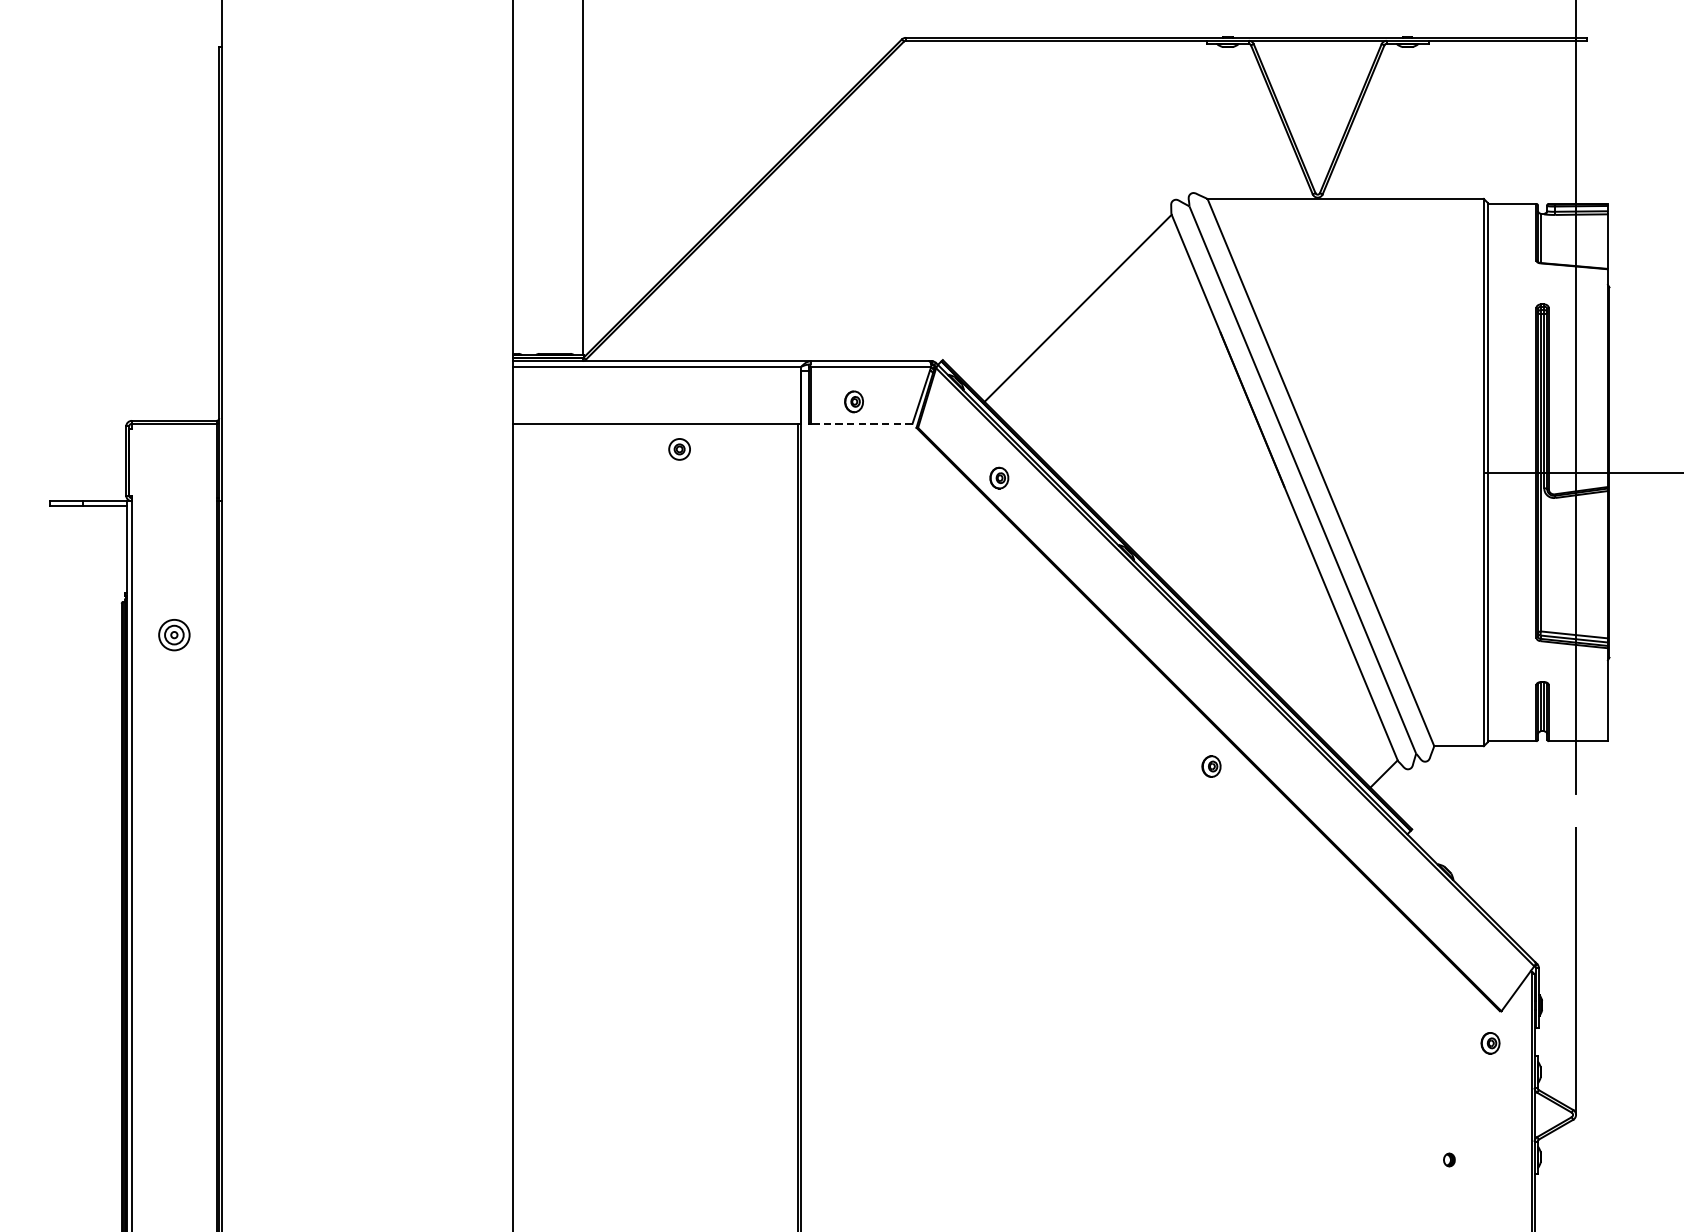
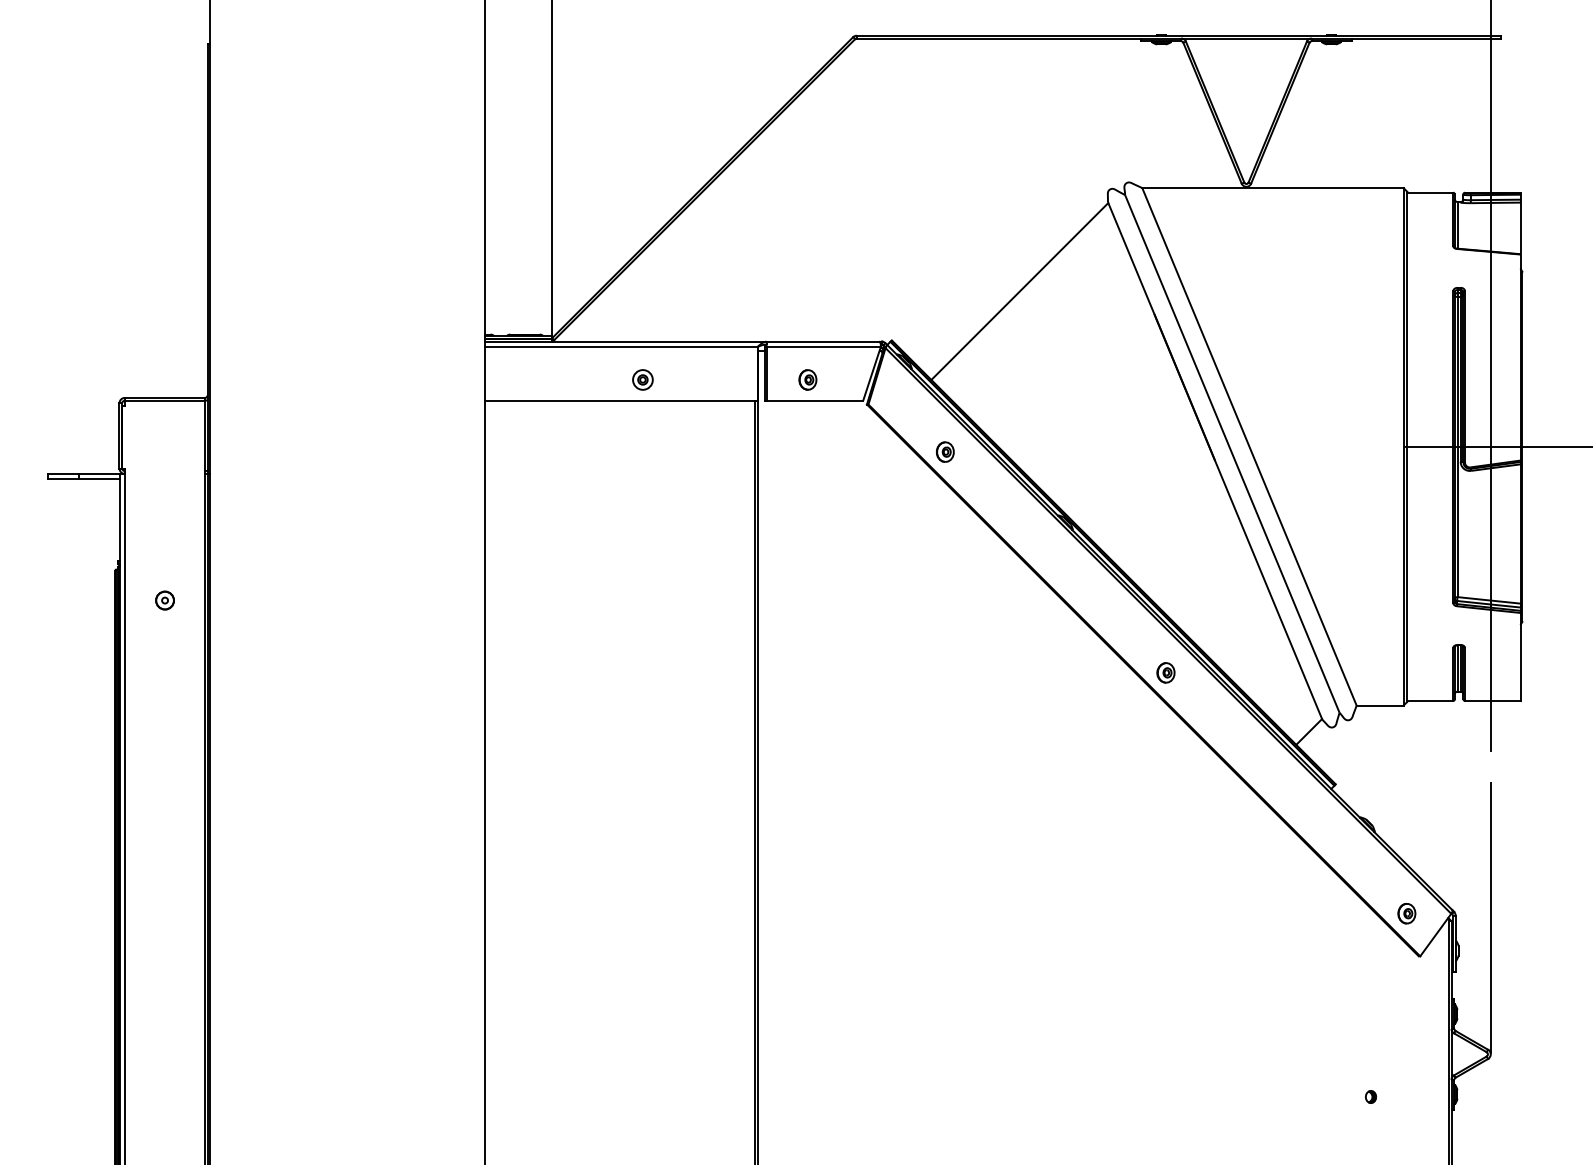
line: (861, 423) -> (814, 400), dashed -> solid
part: (679, 448) -> (642, 379), moved
circle: (174, 635) -> (165, 600), size x0.62
part: (1210, 766) -> (1165, 672), moved
part: (1490, 1043) -> (1406, 913), moved

